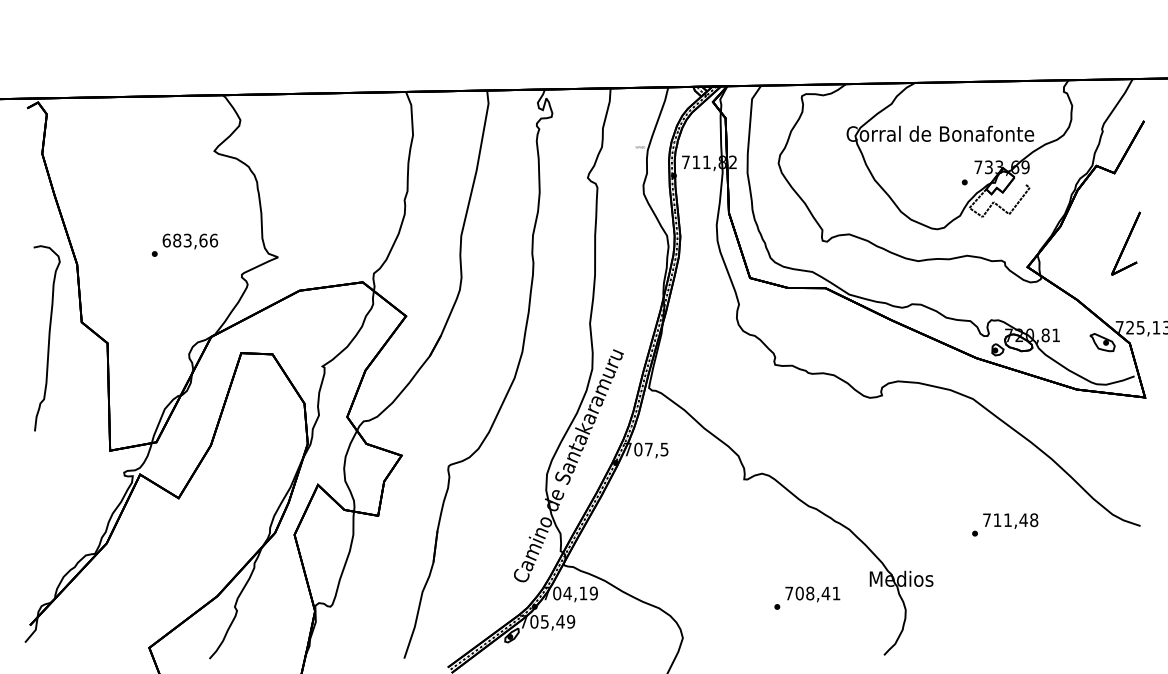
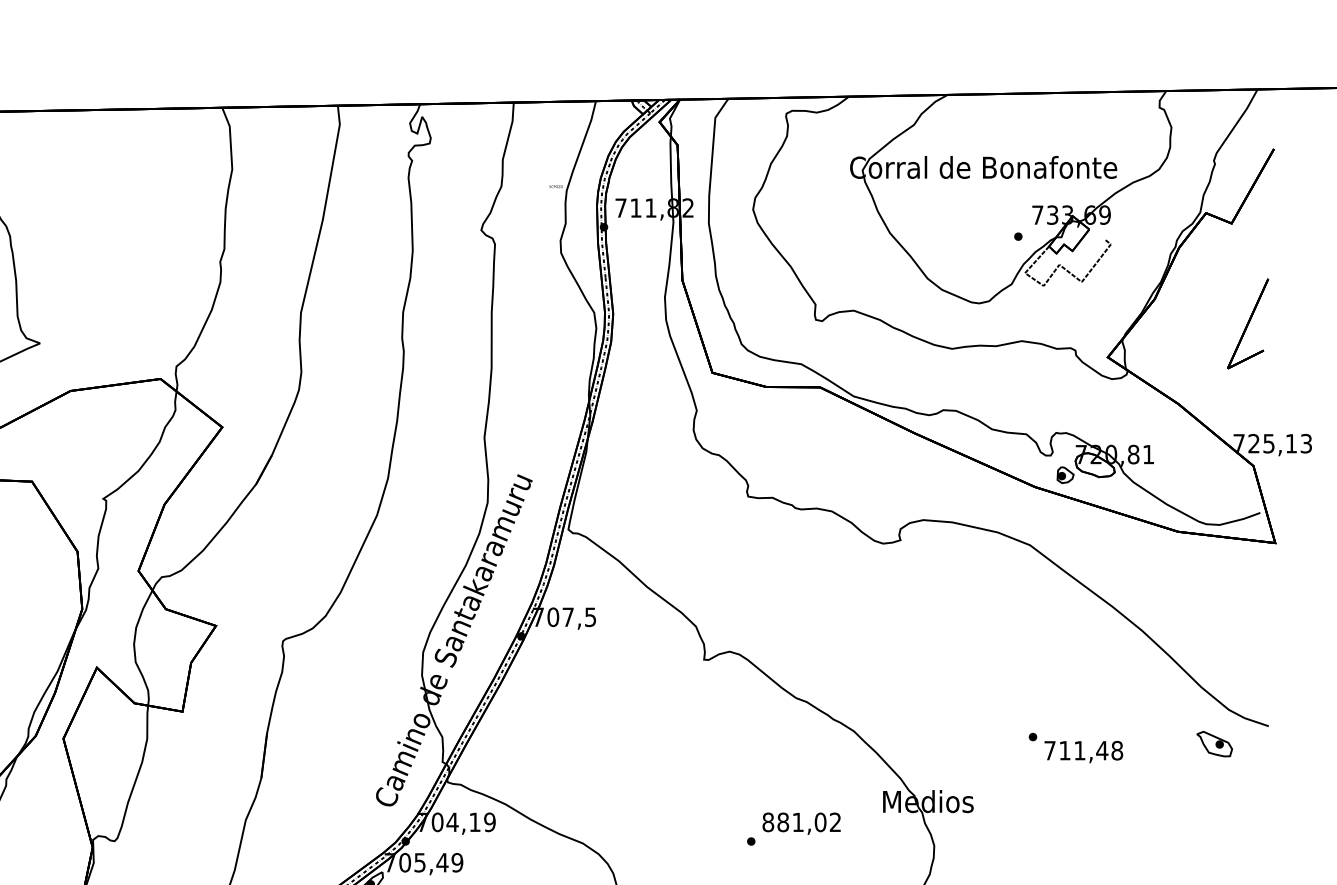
part: (1102, 342) -> (1214, 743), moved
text: (1010, 520) -> (1083, 751), moved
text: (812, 593) -> (801, 822), 708,41 -> 881,02

